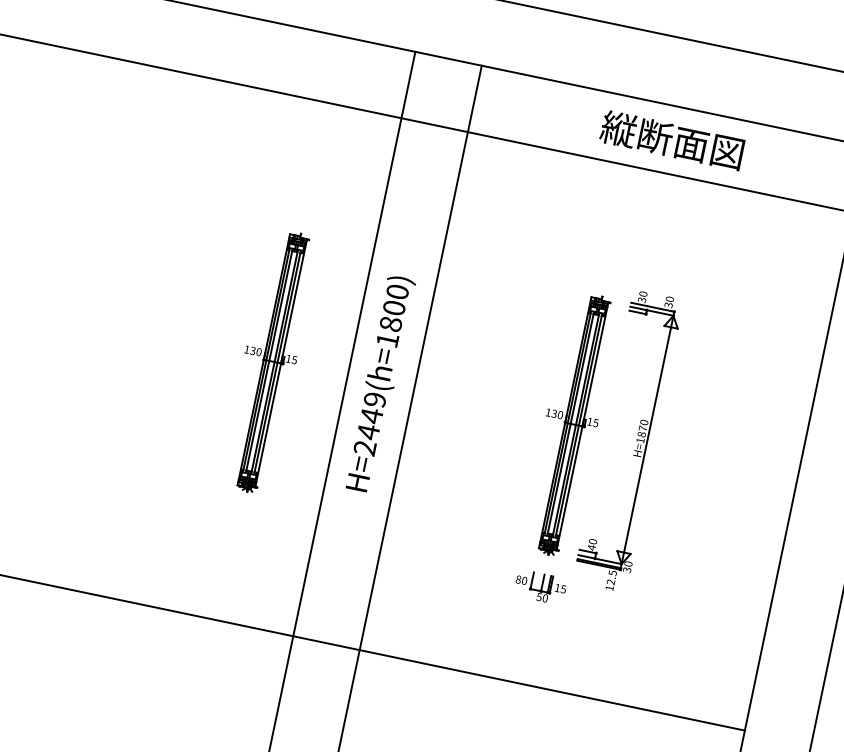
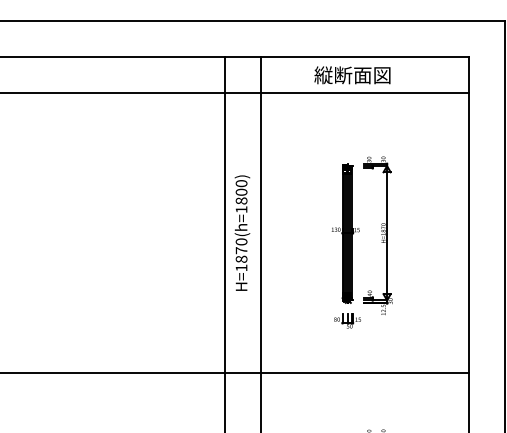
text: (672, 140) -> (352, 75), moved
part: (269, 361) -> (182, 233), removed
text: (370, 423) -> (241, 254), H=2449(h=1800) -> H=1870(h=1800)

